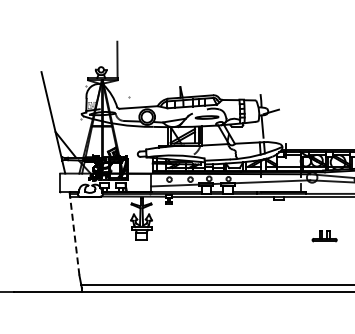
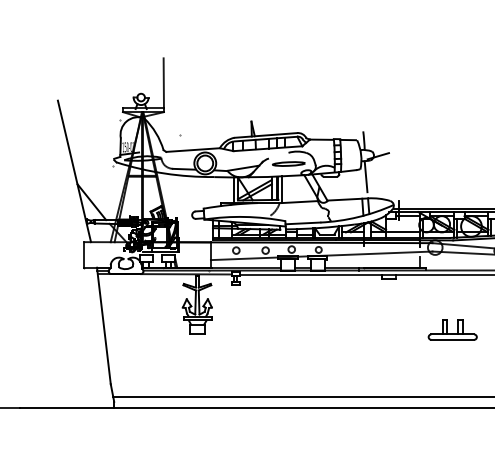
line: (74, 234) -> (103, 327), dashed -> solid
part: (324, 236) -> (452, 329), size x1.43

